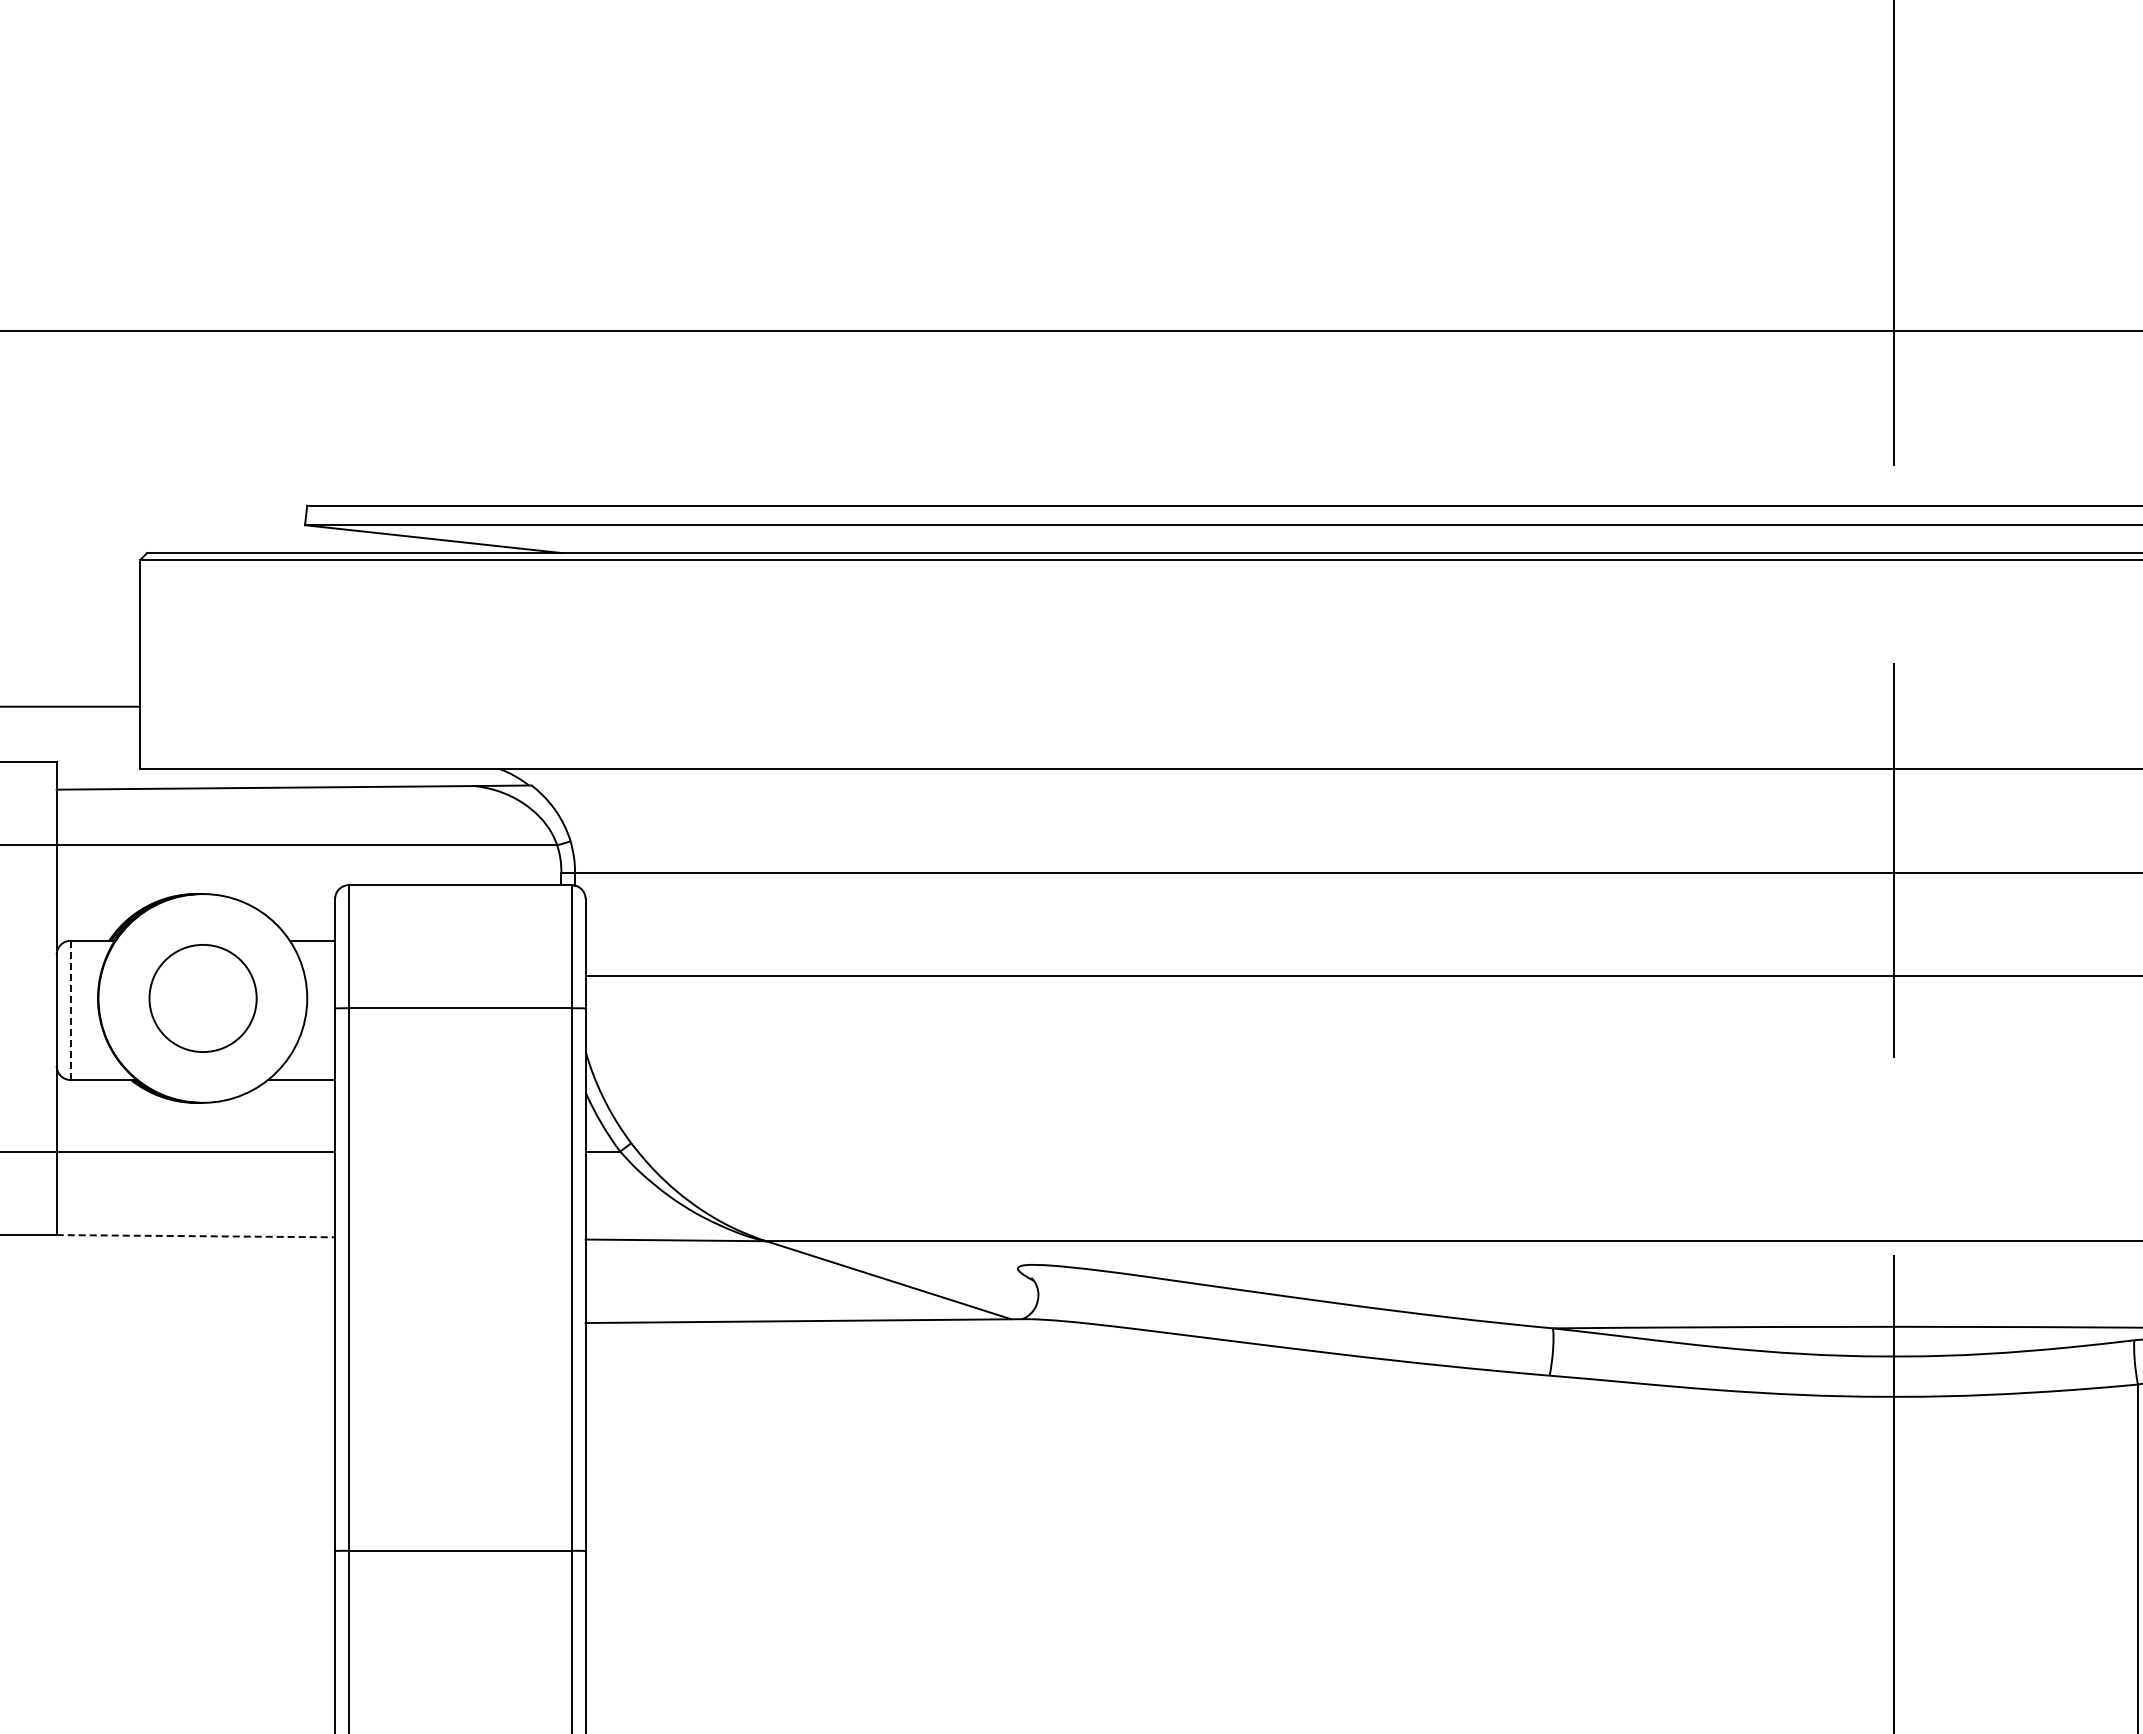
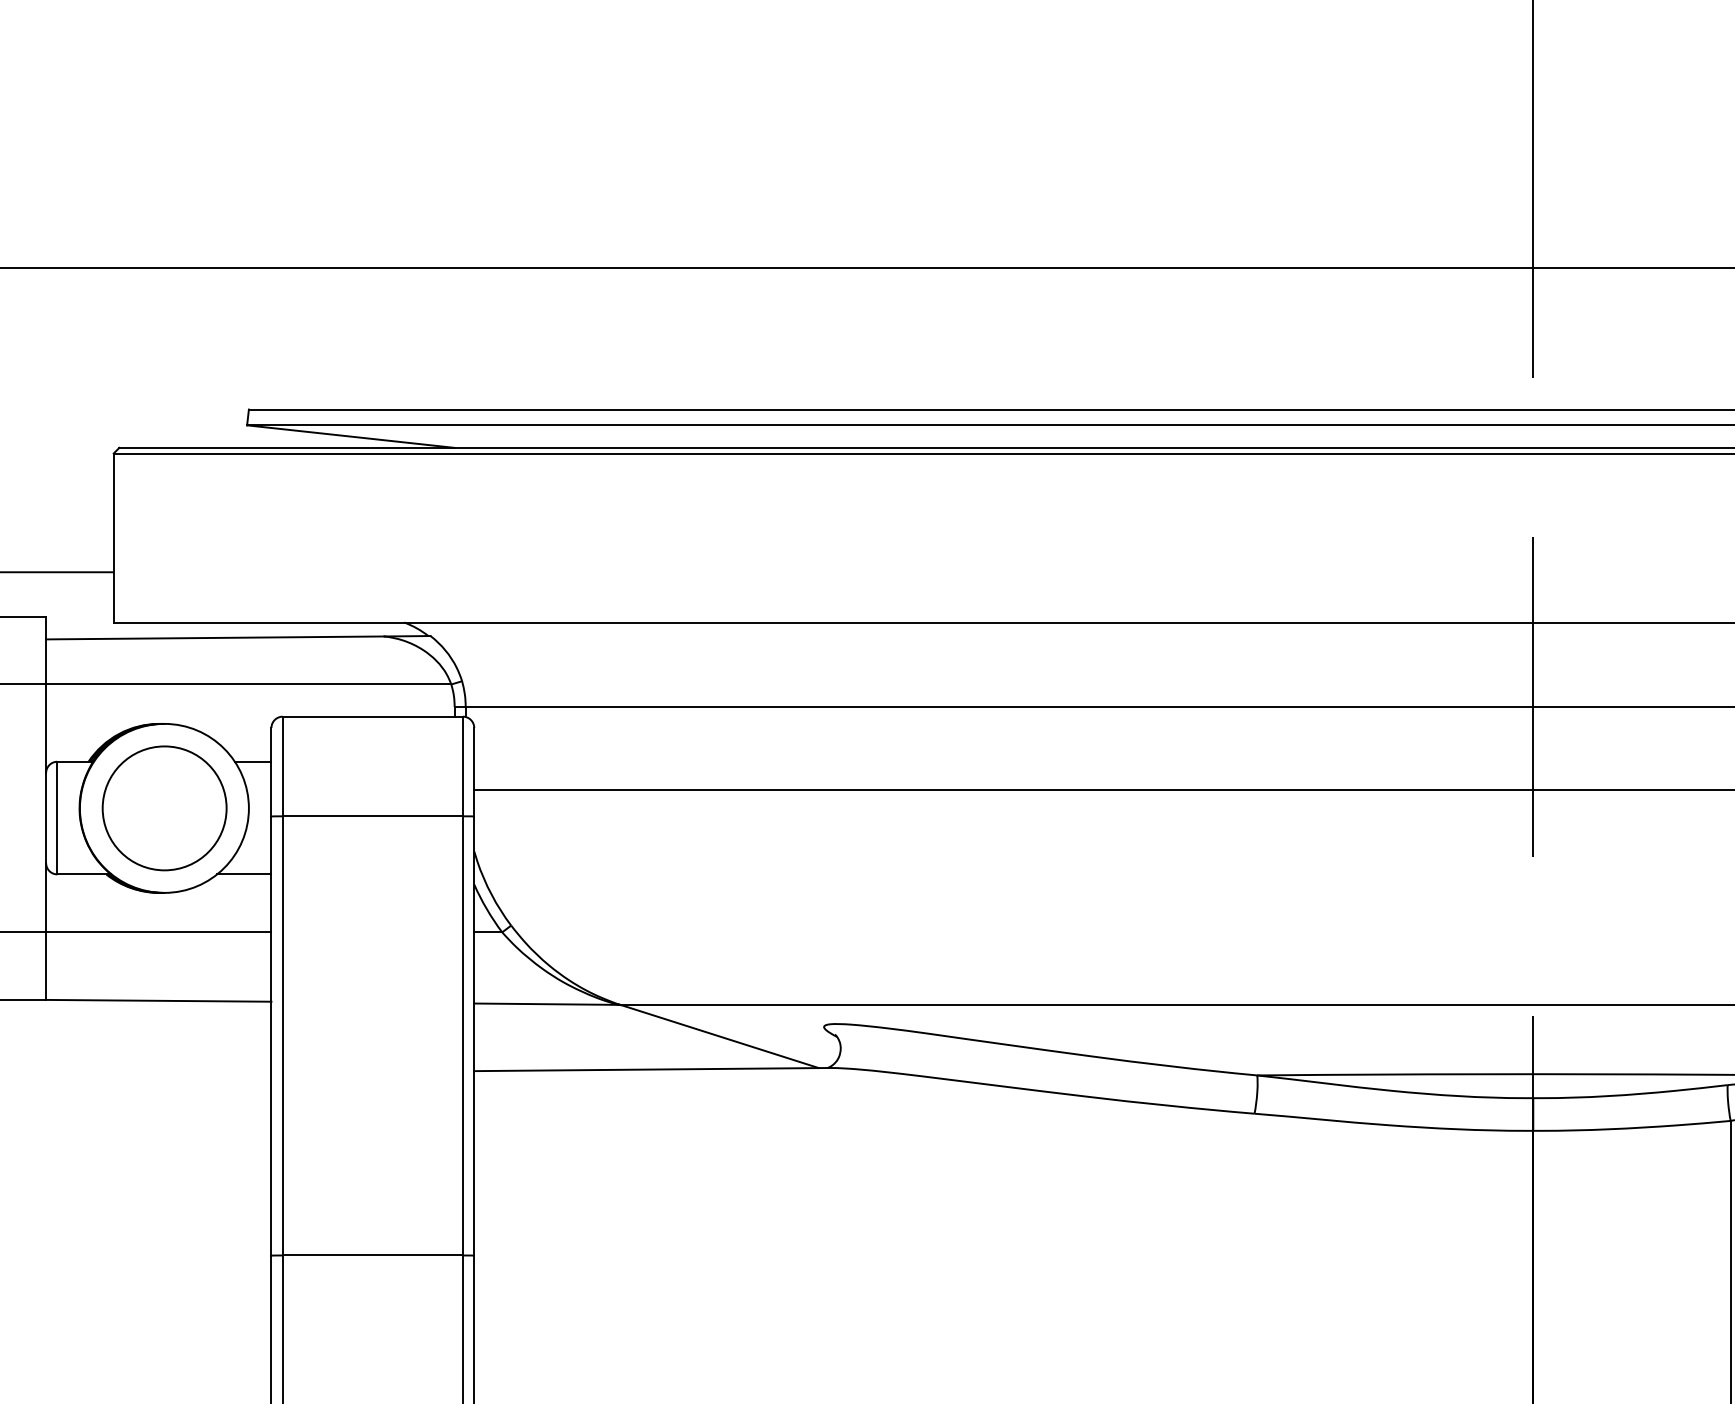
part: (202, 998) -> (164, 808), size x1.43
line: (70, 1010) -> (57, 818), dashed -> solid
line: (196, 1236) -> (159, 1001), dashed -> solid

